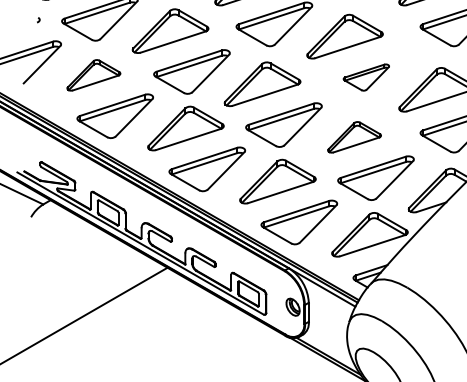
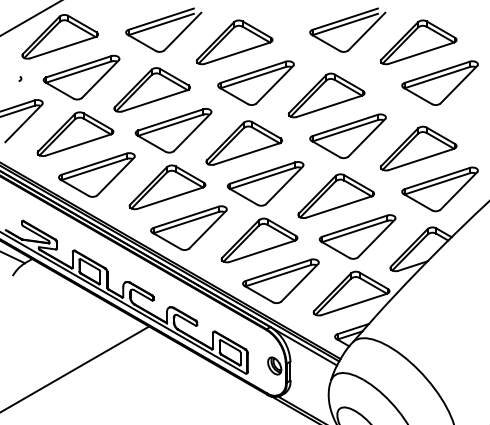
part: (93, 74) -> (75, 133), size x1.43
part: (365, 77) -> (347, 136), size x1.67
part: (353, 136) -> (335, 195), size x1.43

